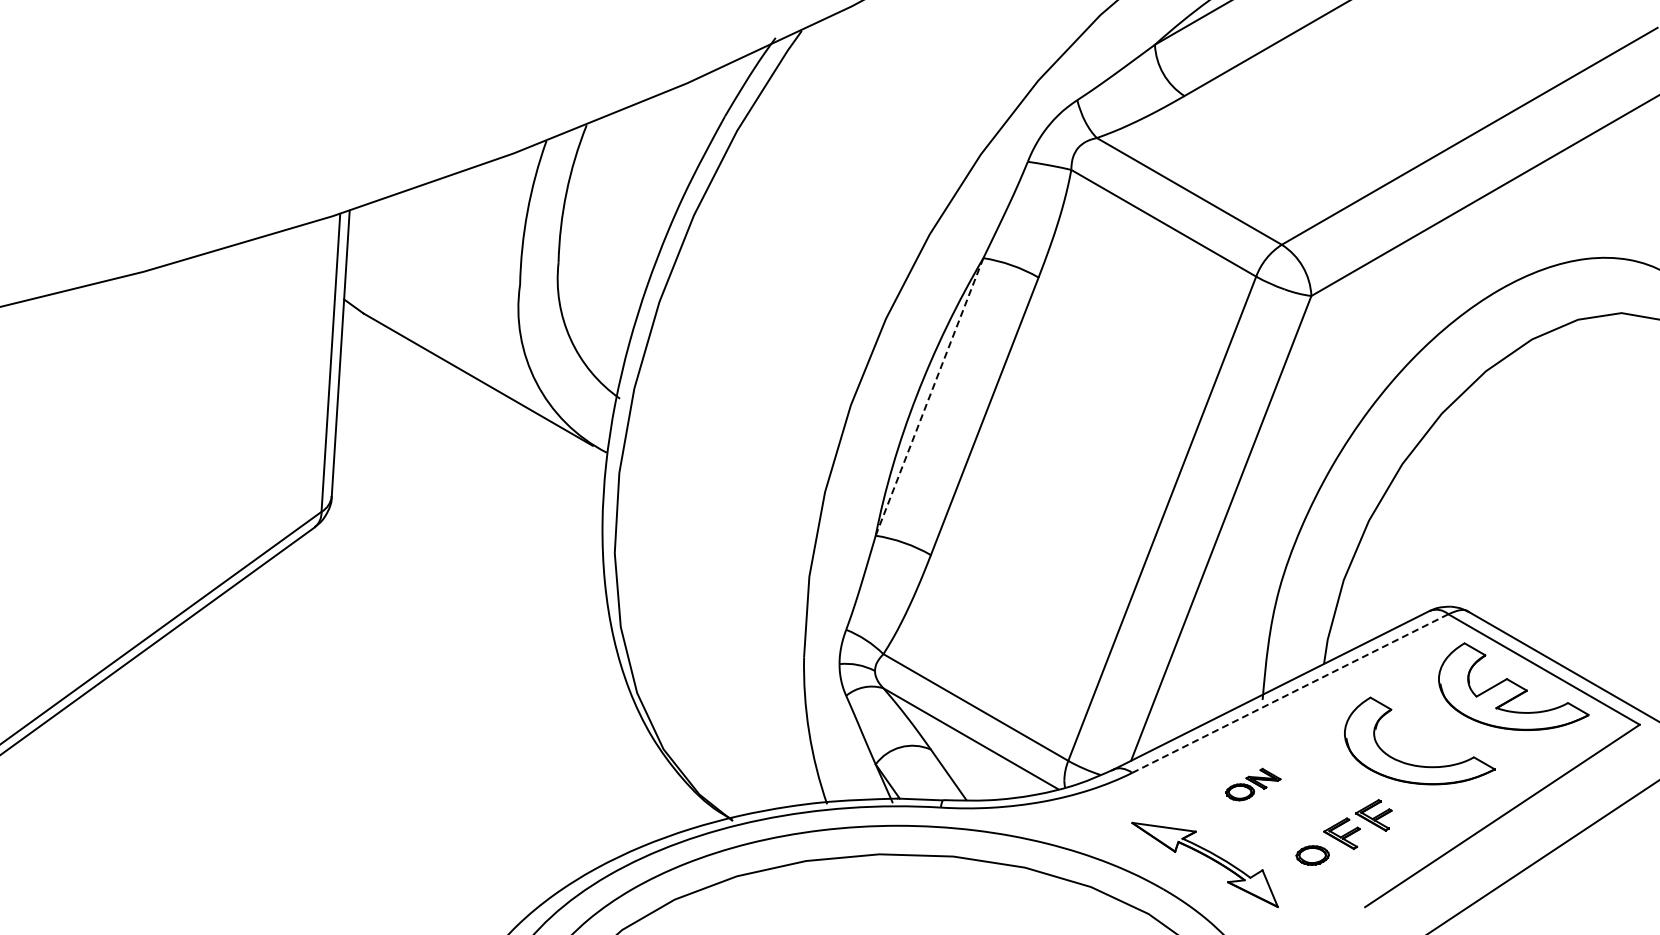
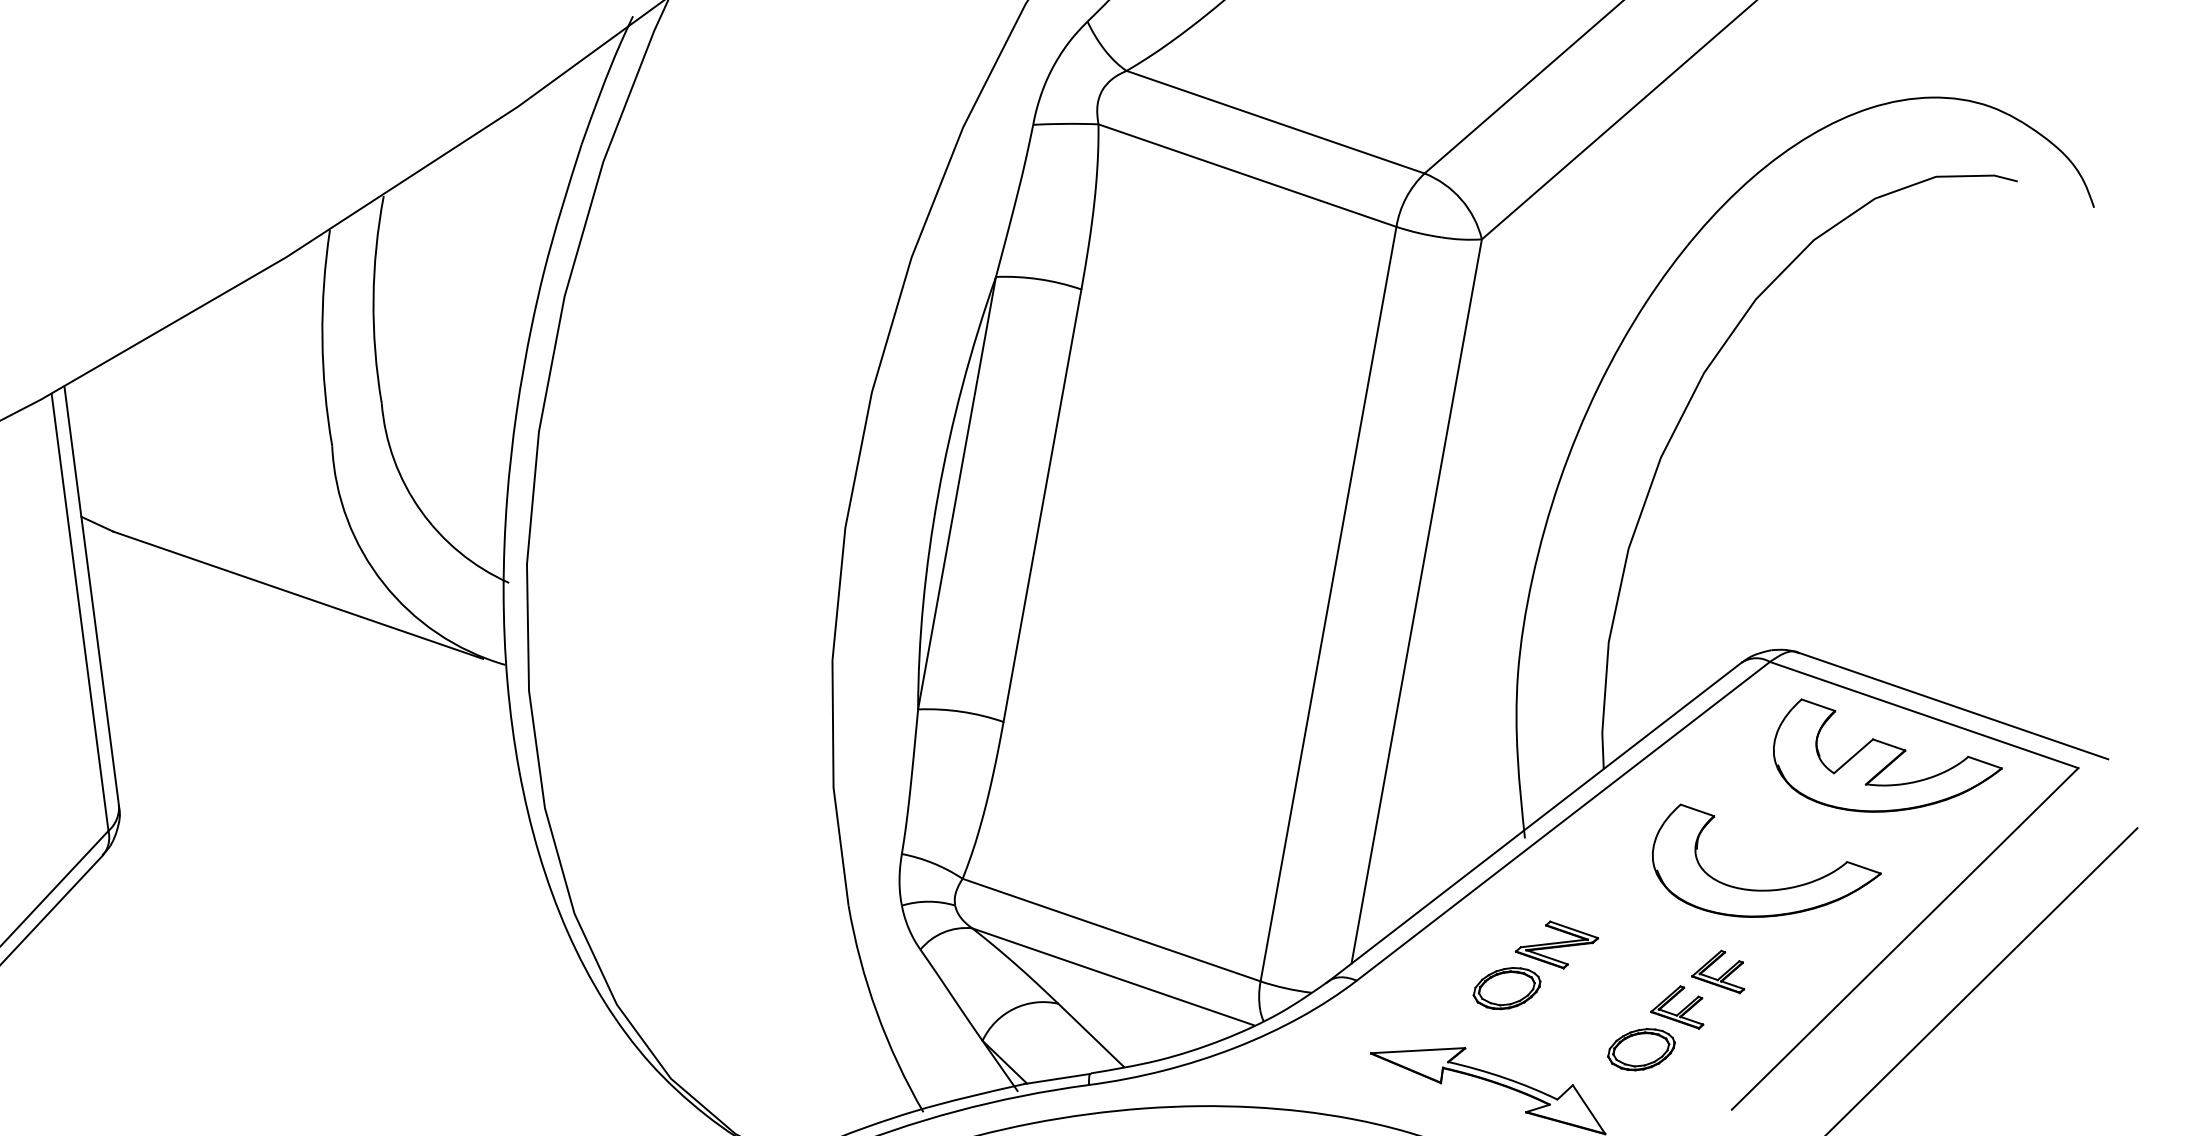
line: (929, 396) -> (956, 492), dashed -> solid
line: (1290, 693) -> (1563, 821), dashed -> solid
part: (1253, 784) -> (1535, 963), size x1.67
part: (1312, 855) -> (1641, 1049), size x1.43

